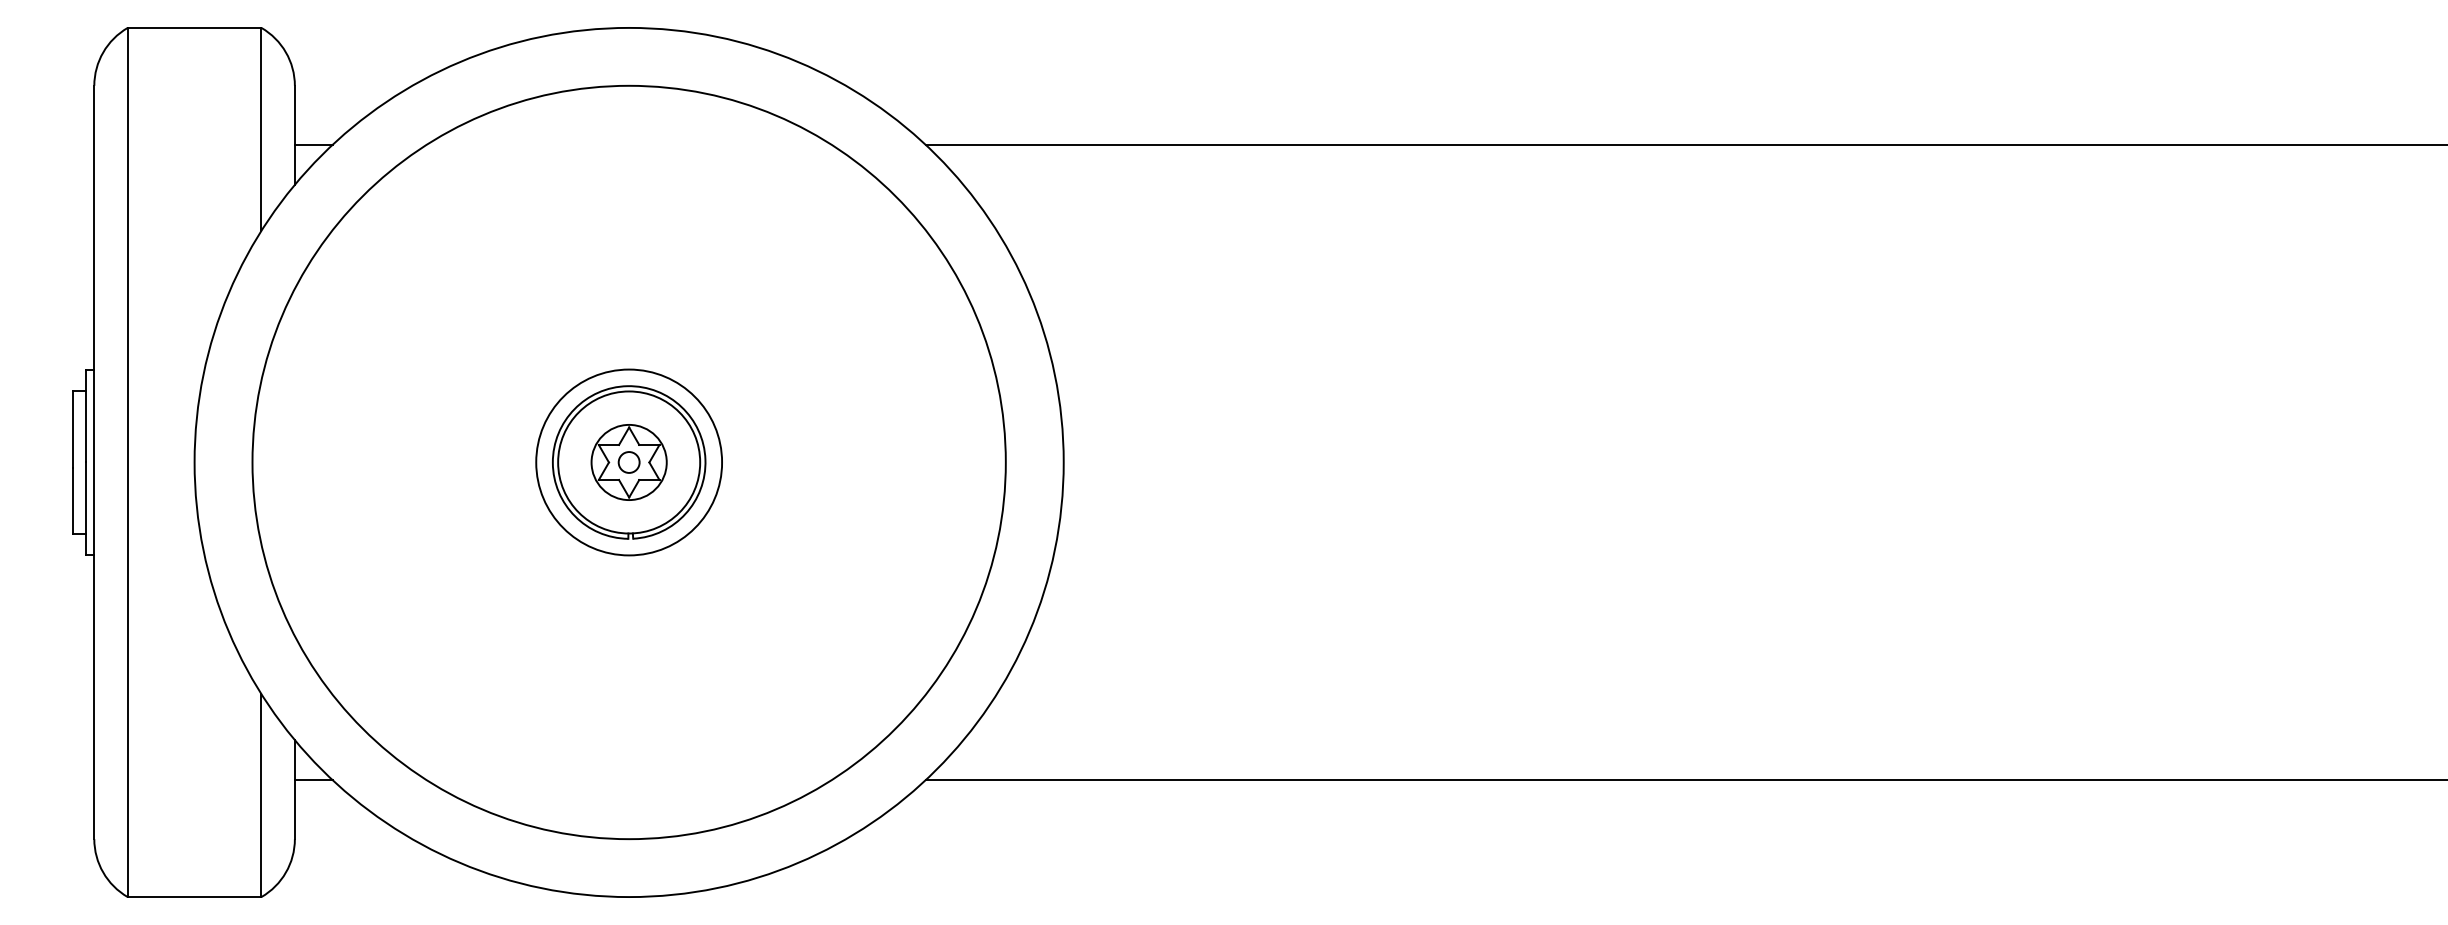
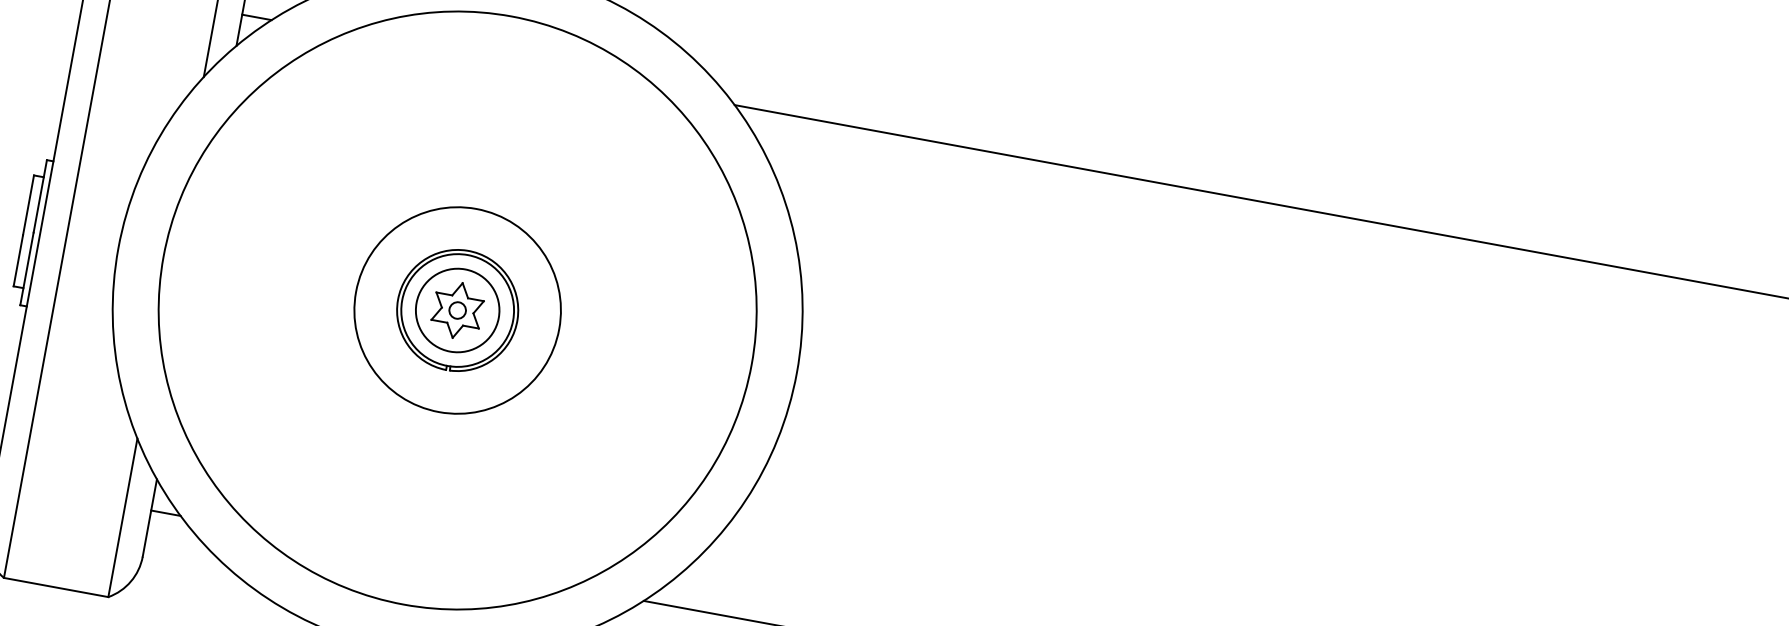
circle: (628, 462) -> (457, 310), size x1.4
circle: (629, 462) -> (457, 310), size x1.4

